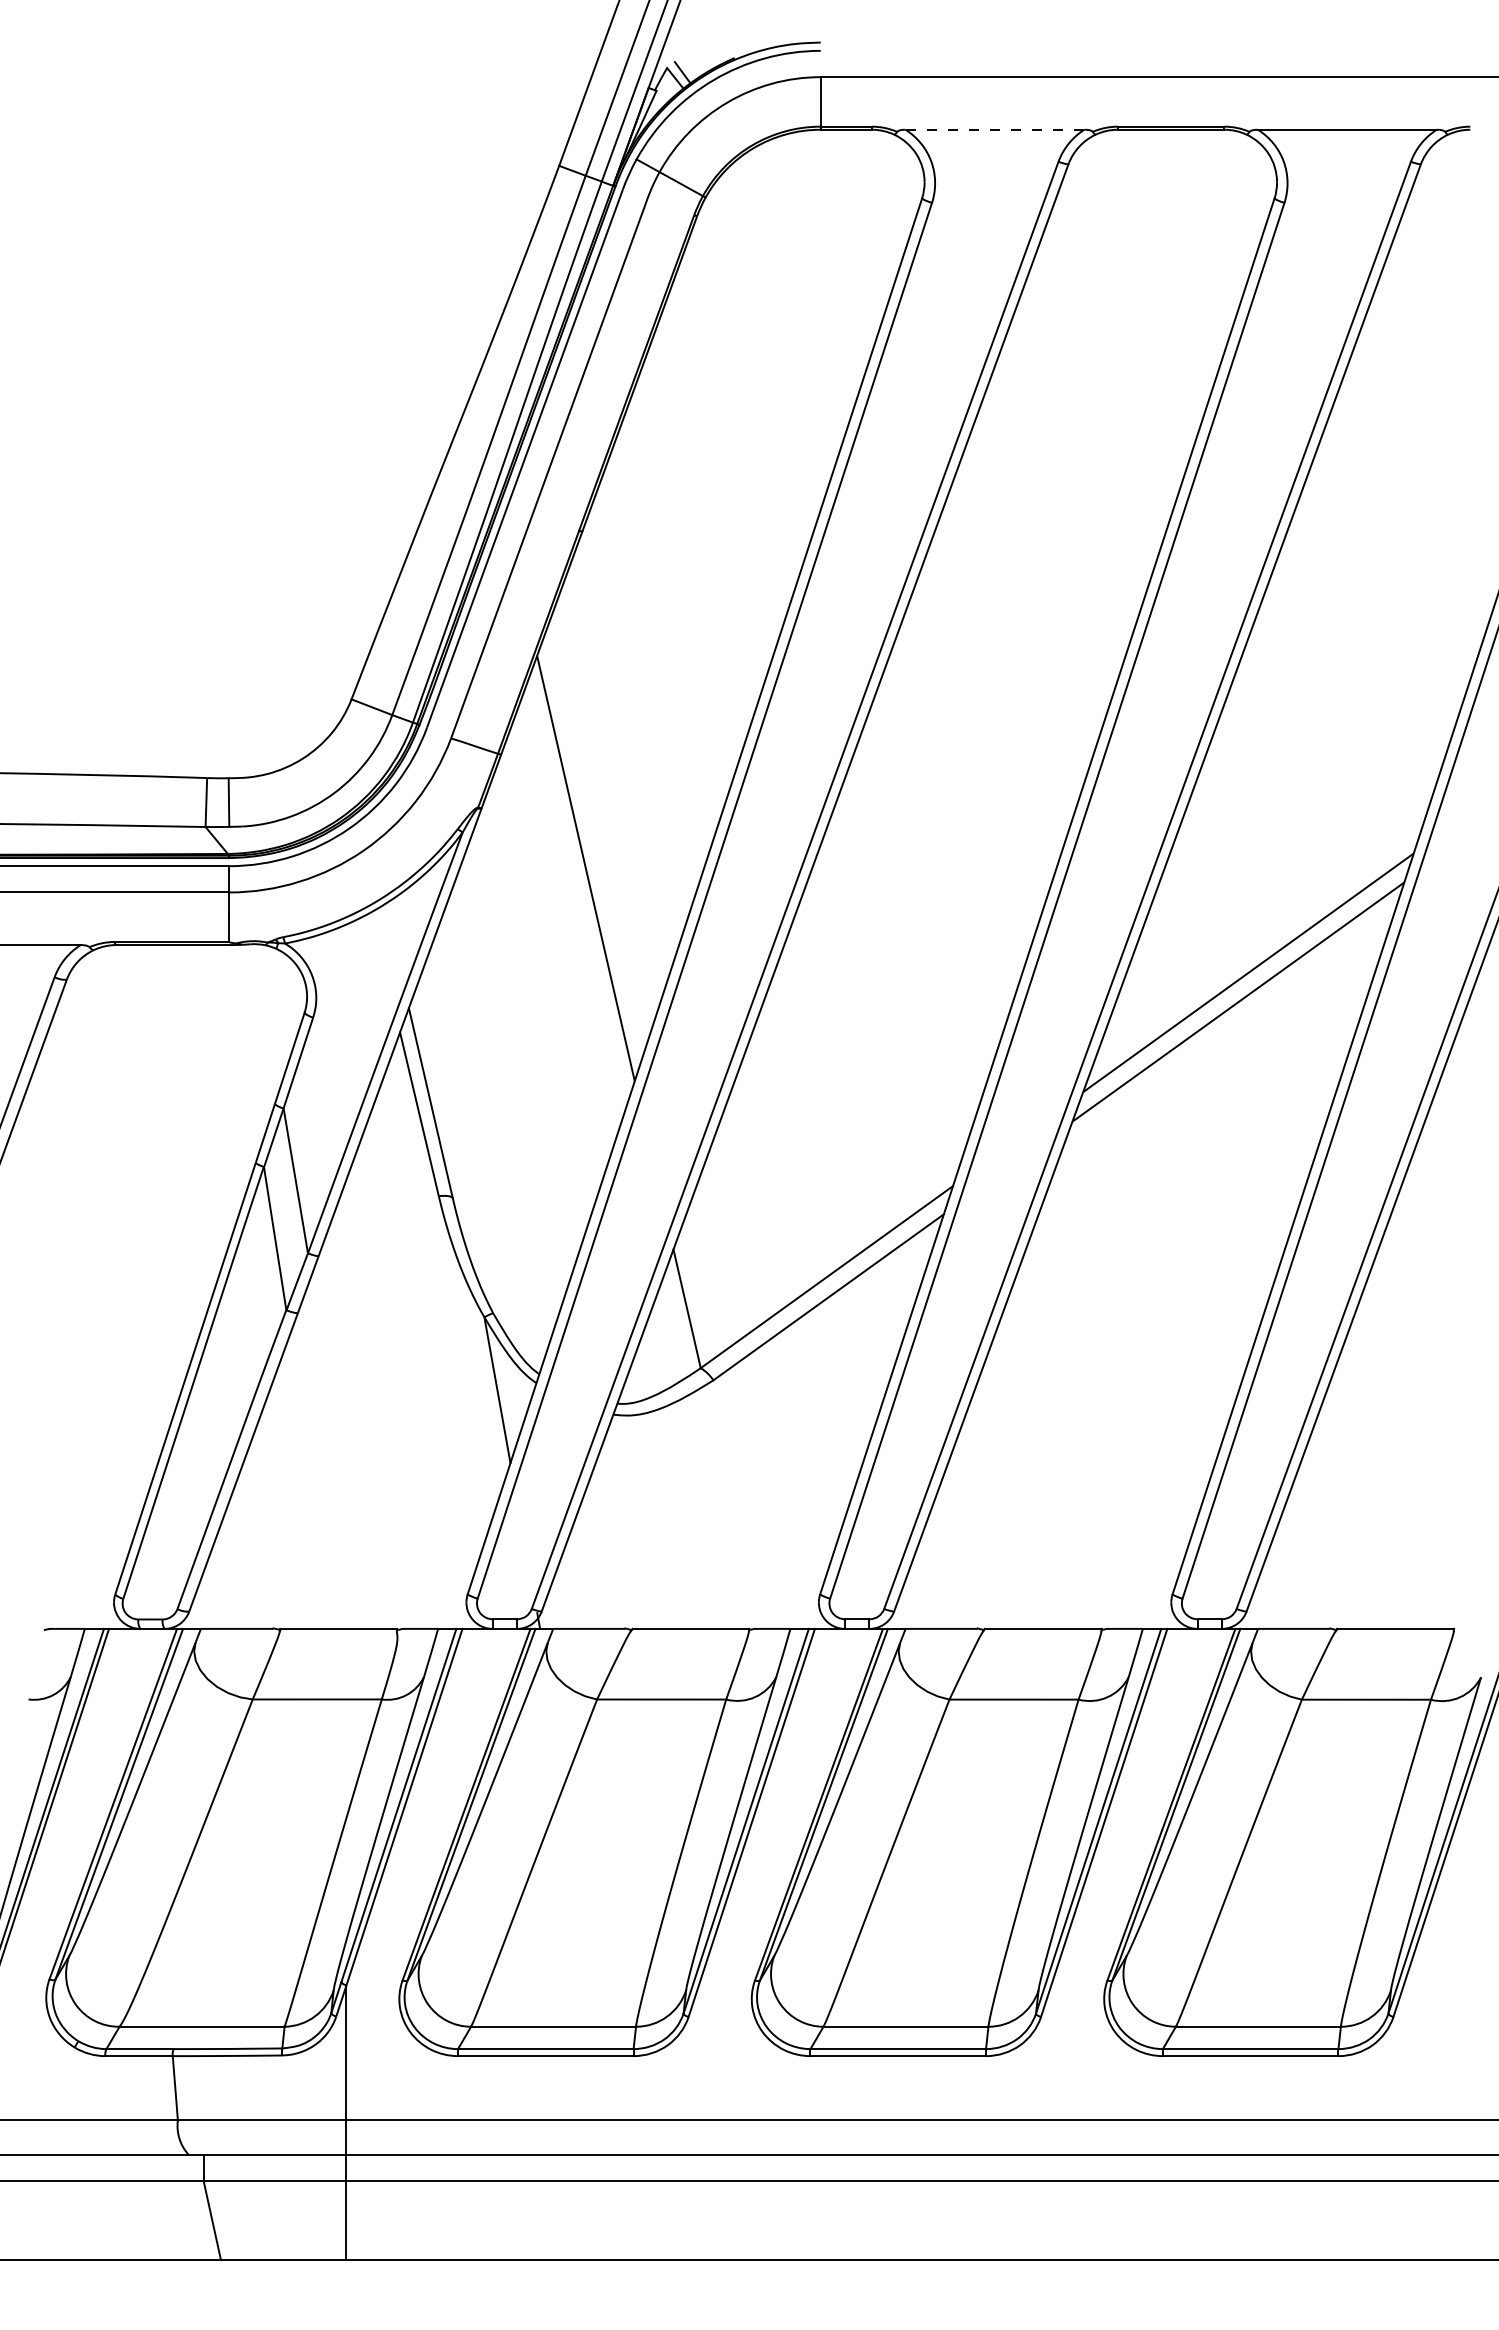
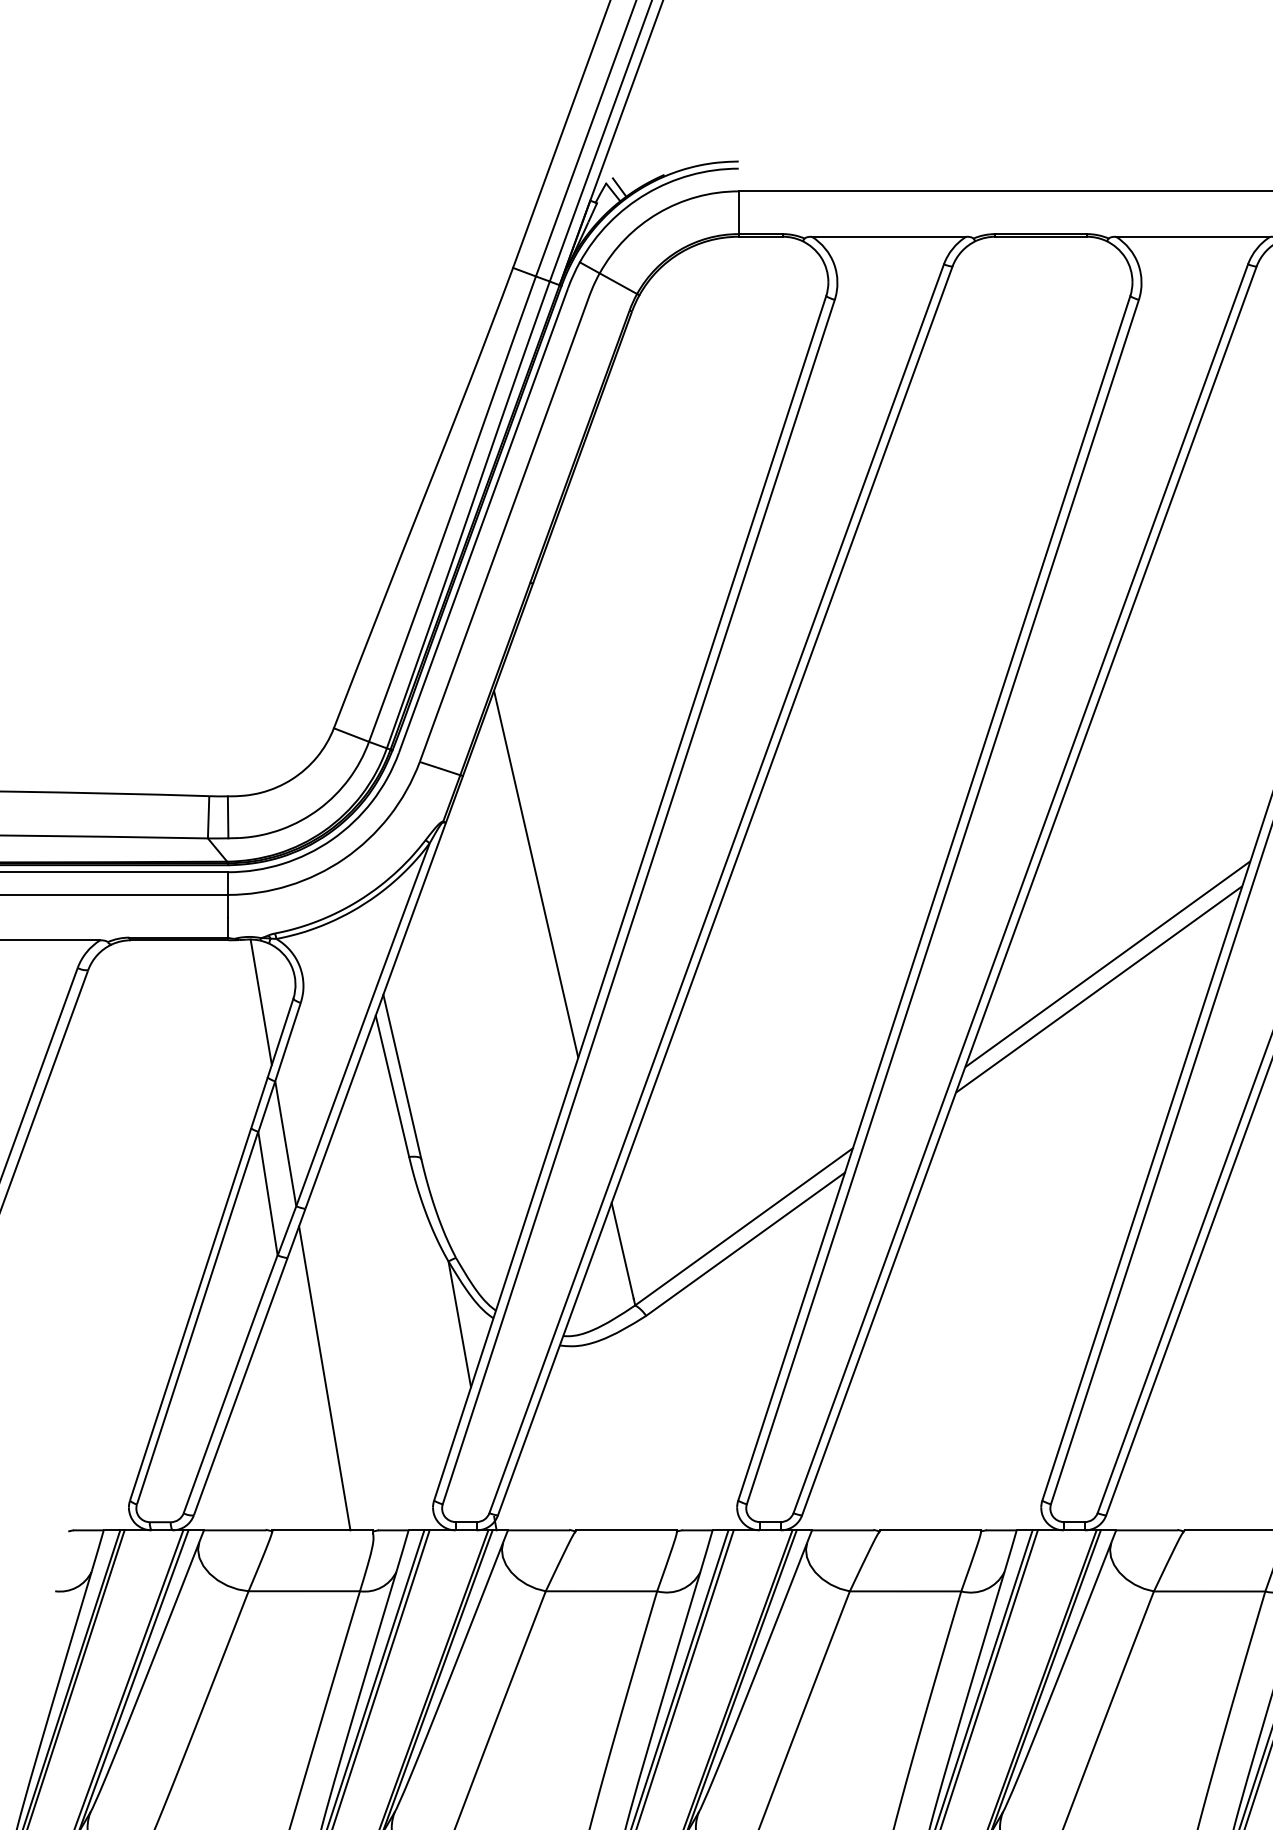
line: (995, 129) -> (889, 236), dashed -> solid
line: (267, 1016) -> (261, 1001), added
line: (340, 1452) -> (324, 1378), added

